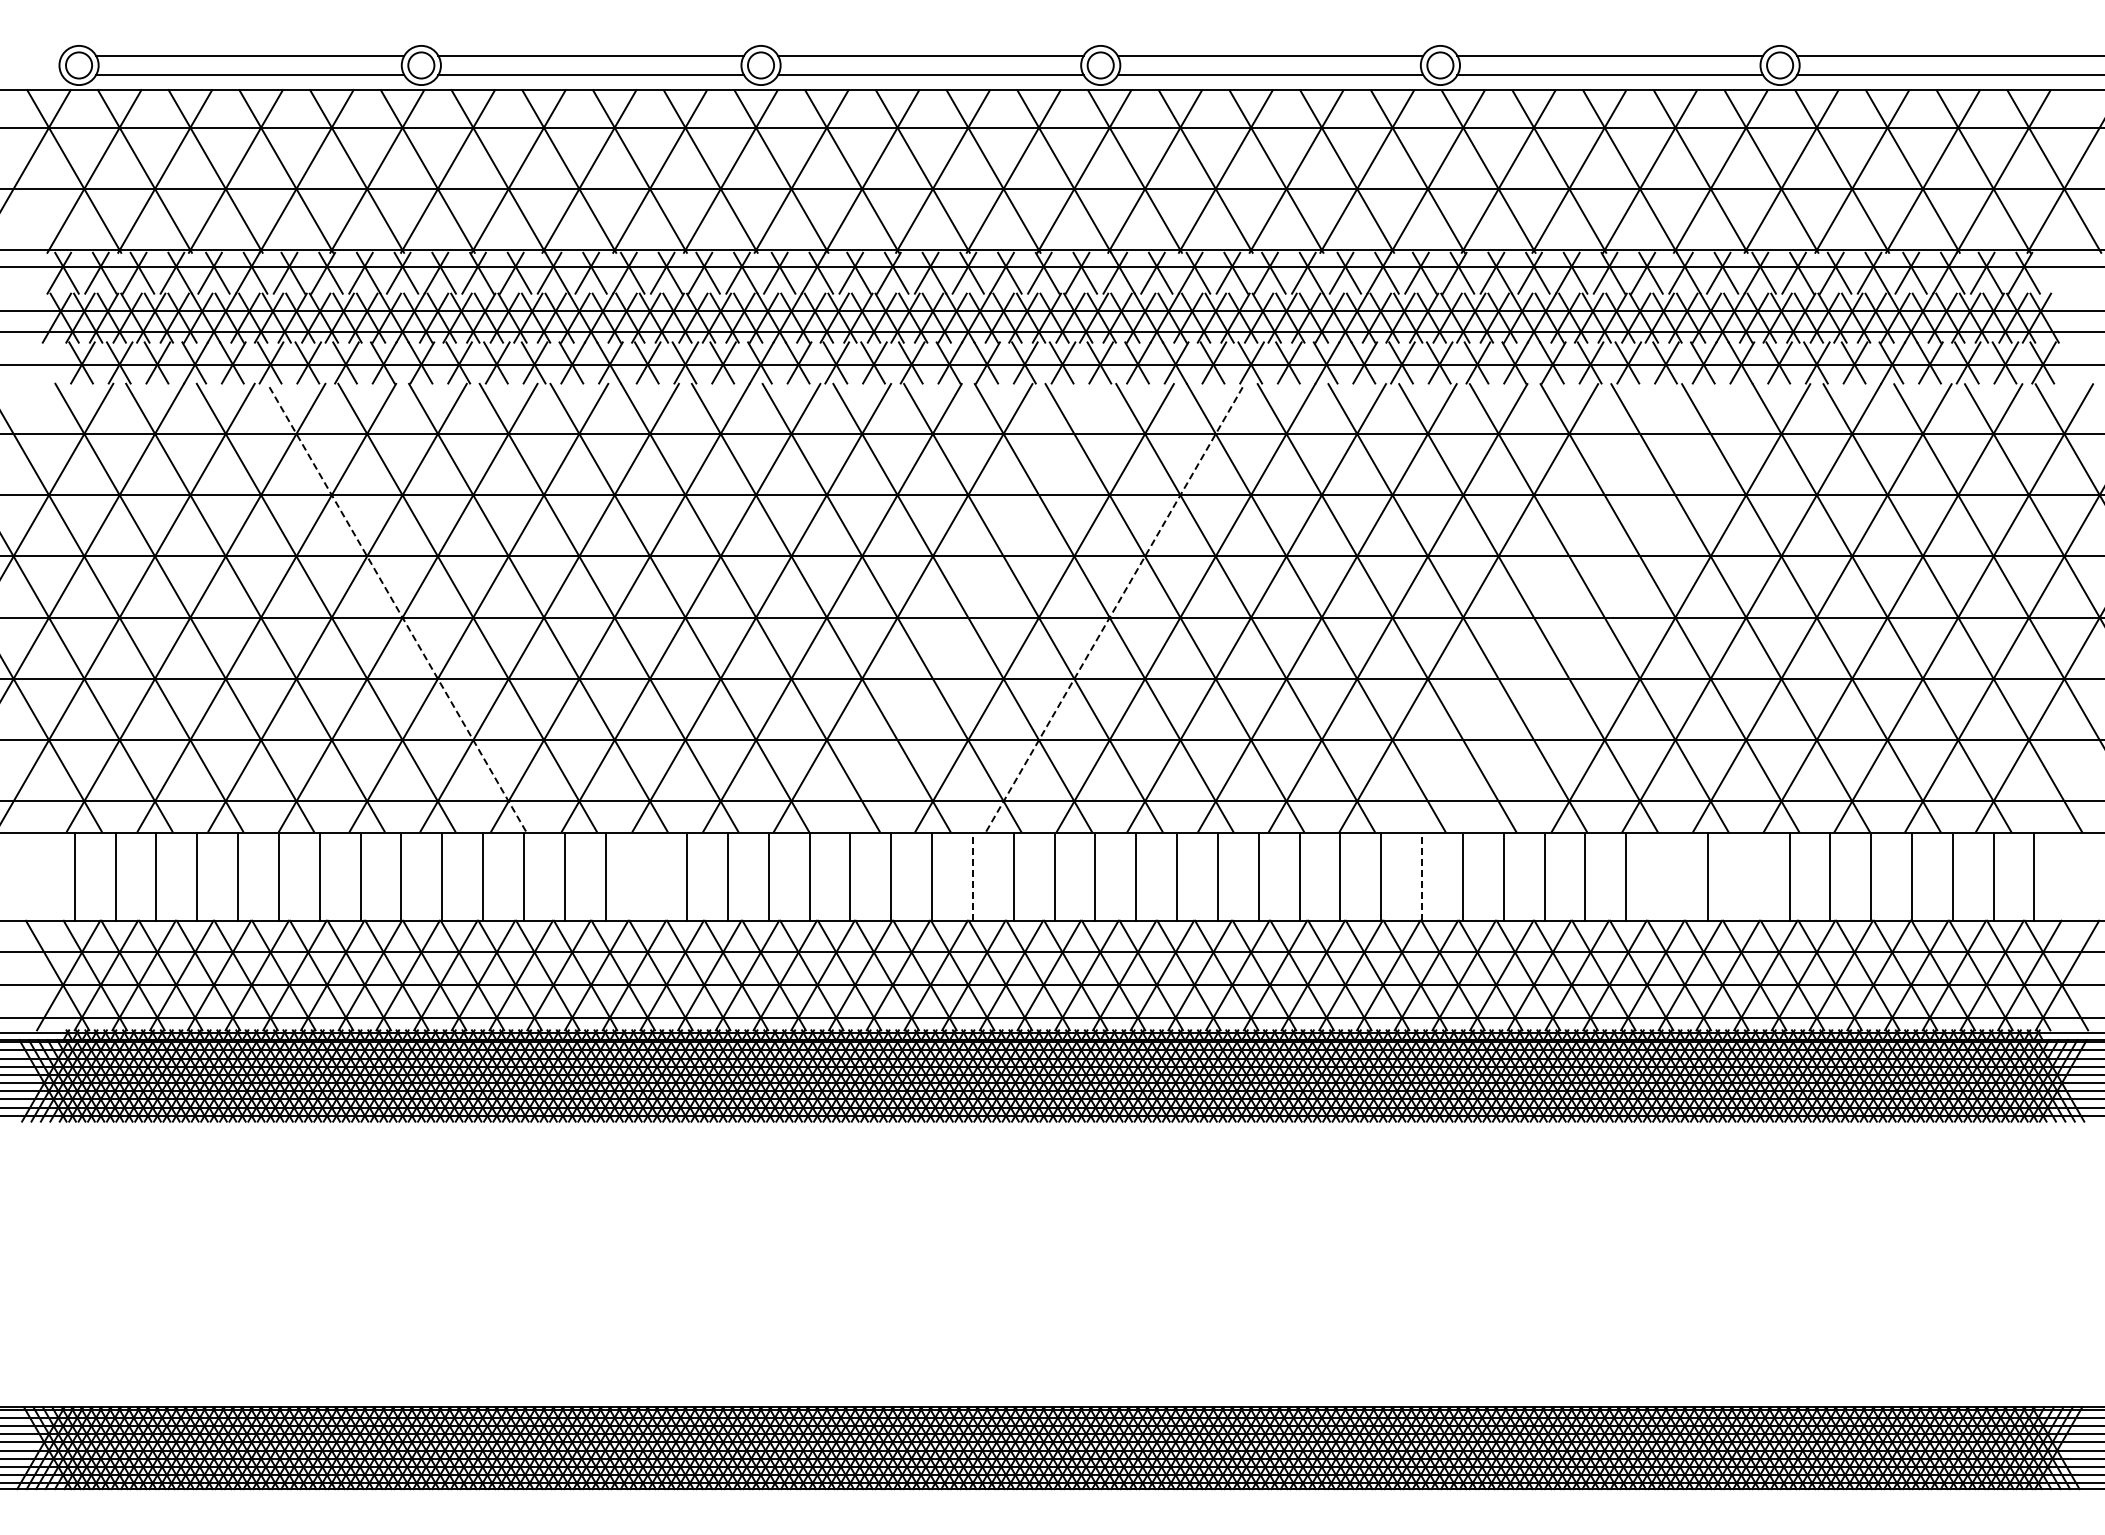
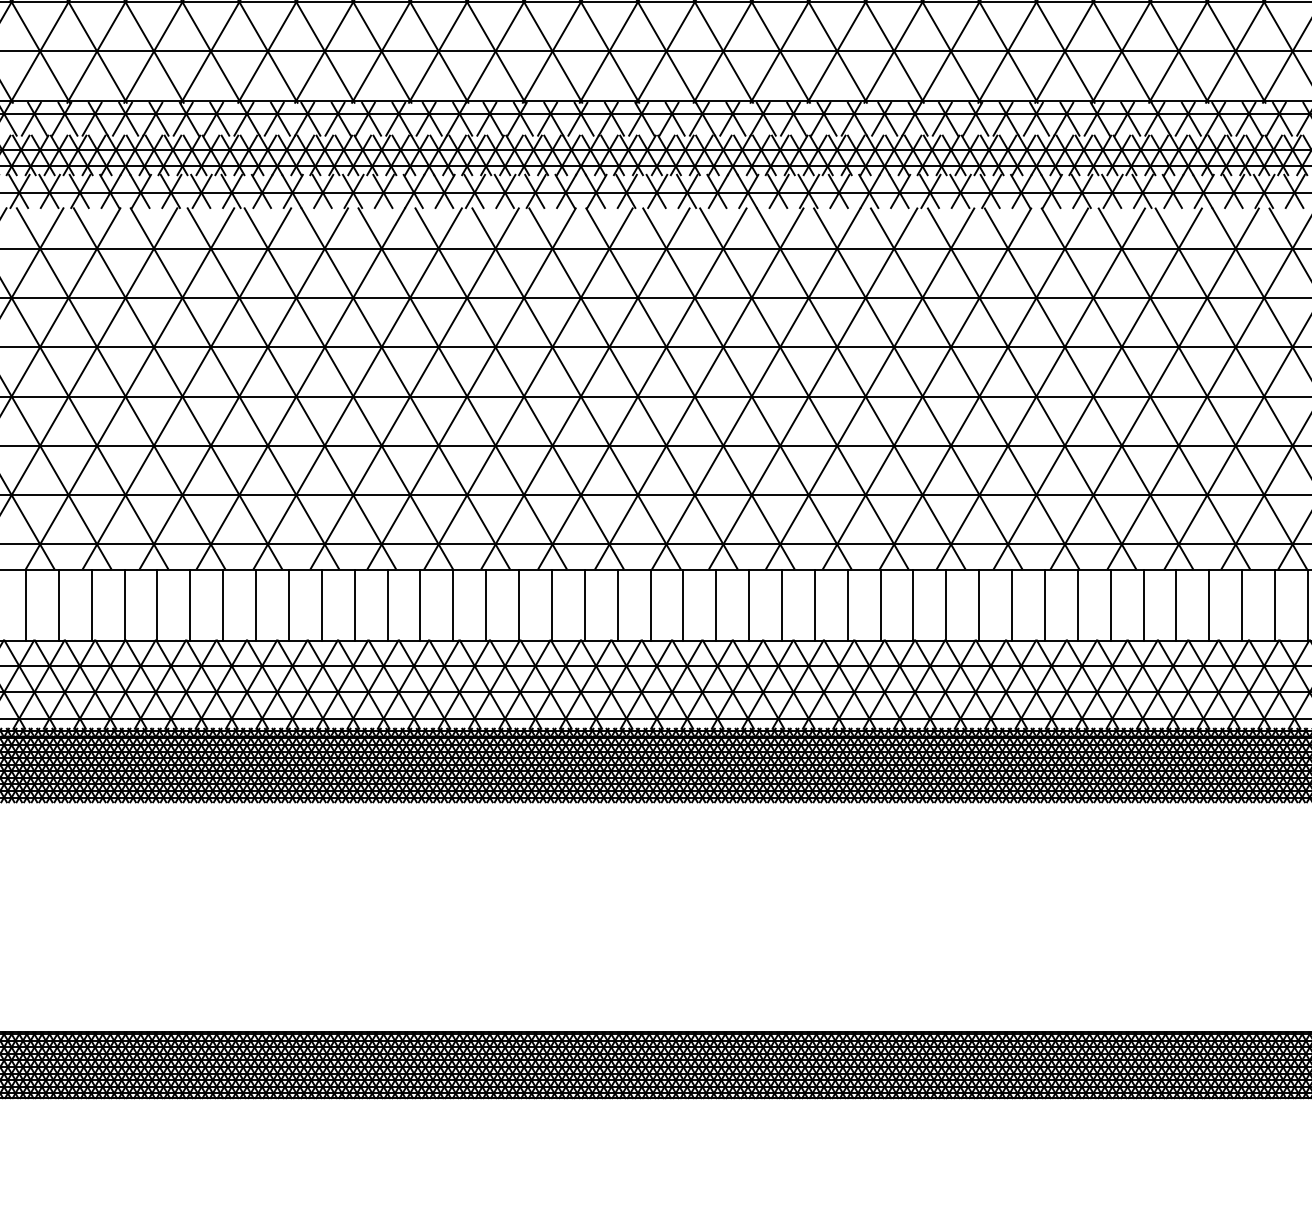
line: (396, 607) -> (120, 388), dashed -> solid
line: (973, 607) -> (585, 388), added
line: (1115, 607) -> (699, 388), dashed -> solid
line: (1539, 607) -> (1040, 388), added
line: (1610, 607) -> (1098, 388), added
line: (646, 876) -> (321, 604), added
line: (972, 876) -> (584, 604), dashed -> solid
line: (1422, 876) -> (946, 604), dashed -> solid
line: (1667, 876) -> (1143, 604), added
line: (1748, 876) -> (1209, 604), added

